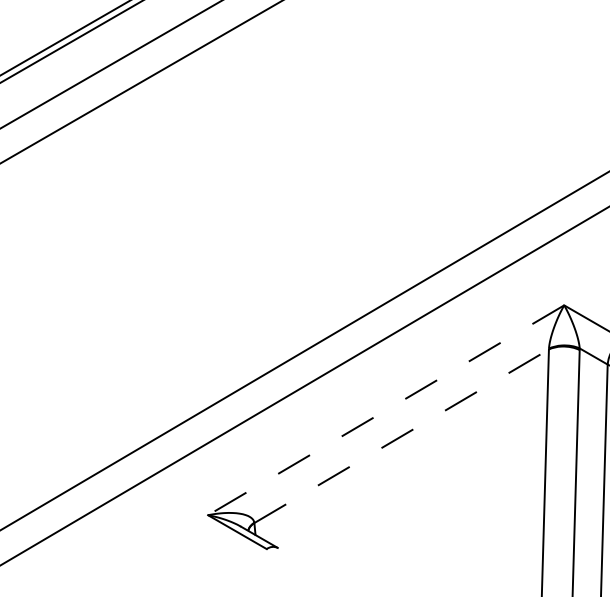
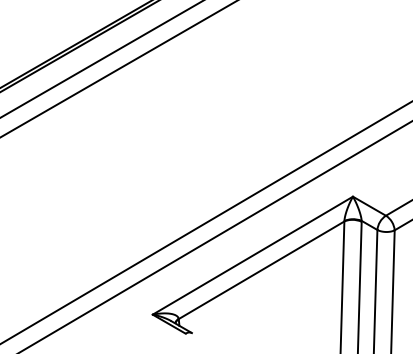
line: (385, 409) -> (252, 255), dashed -> solid
line: (403, 436) -> (262, 270), dashed -> solid

